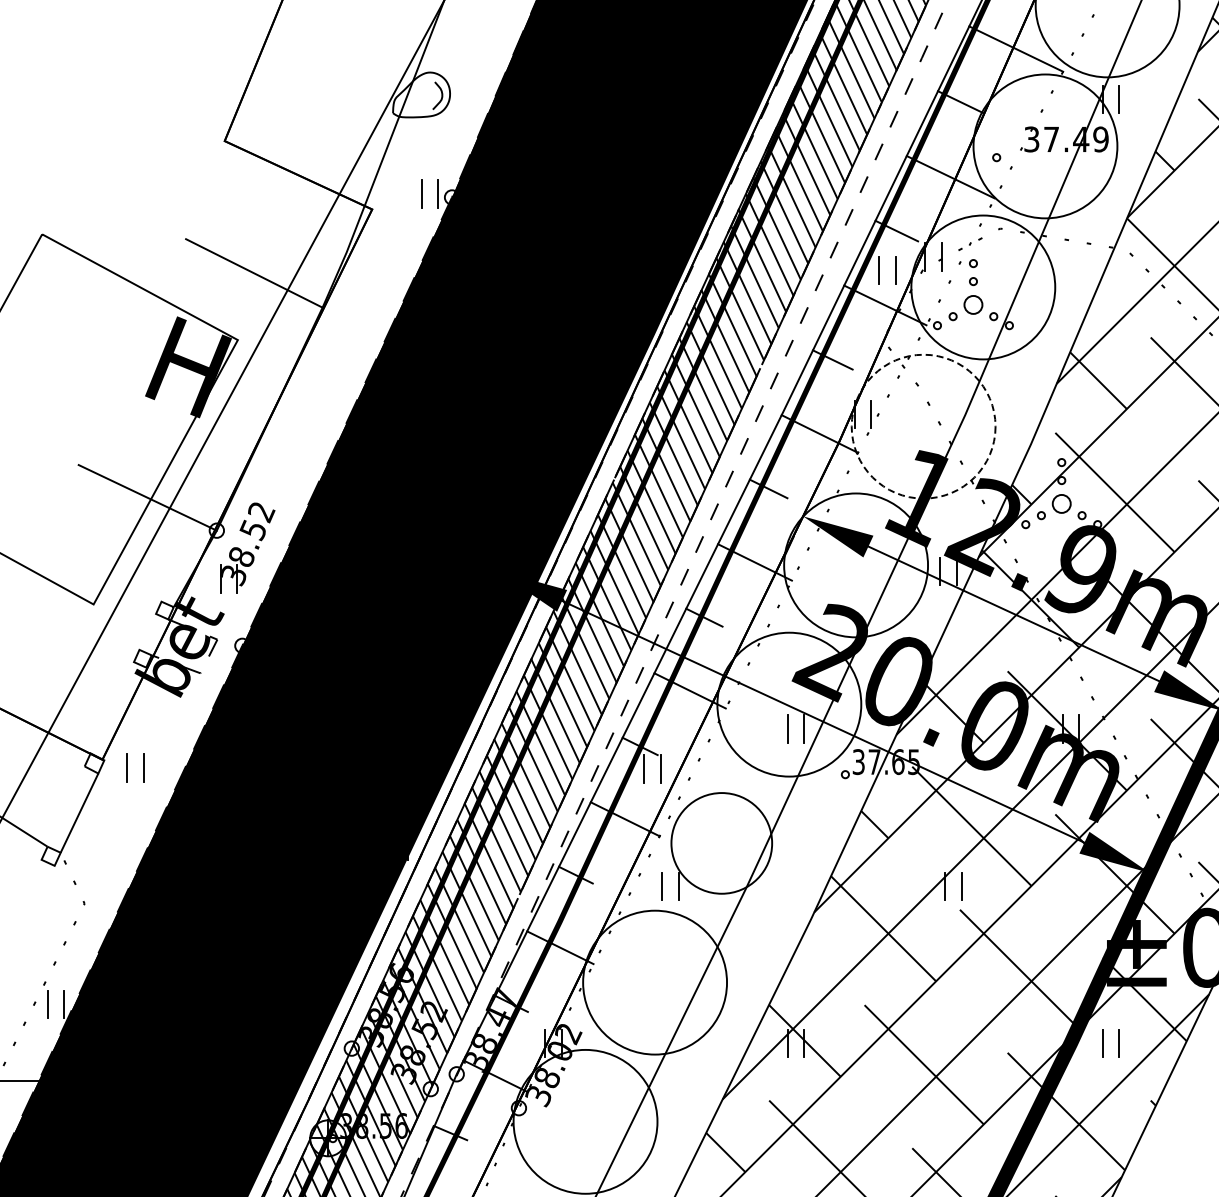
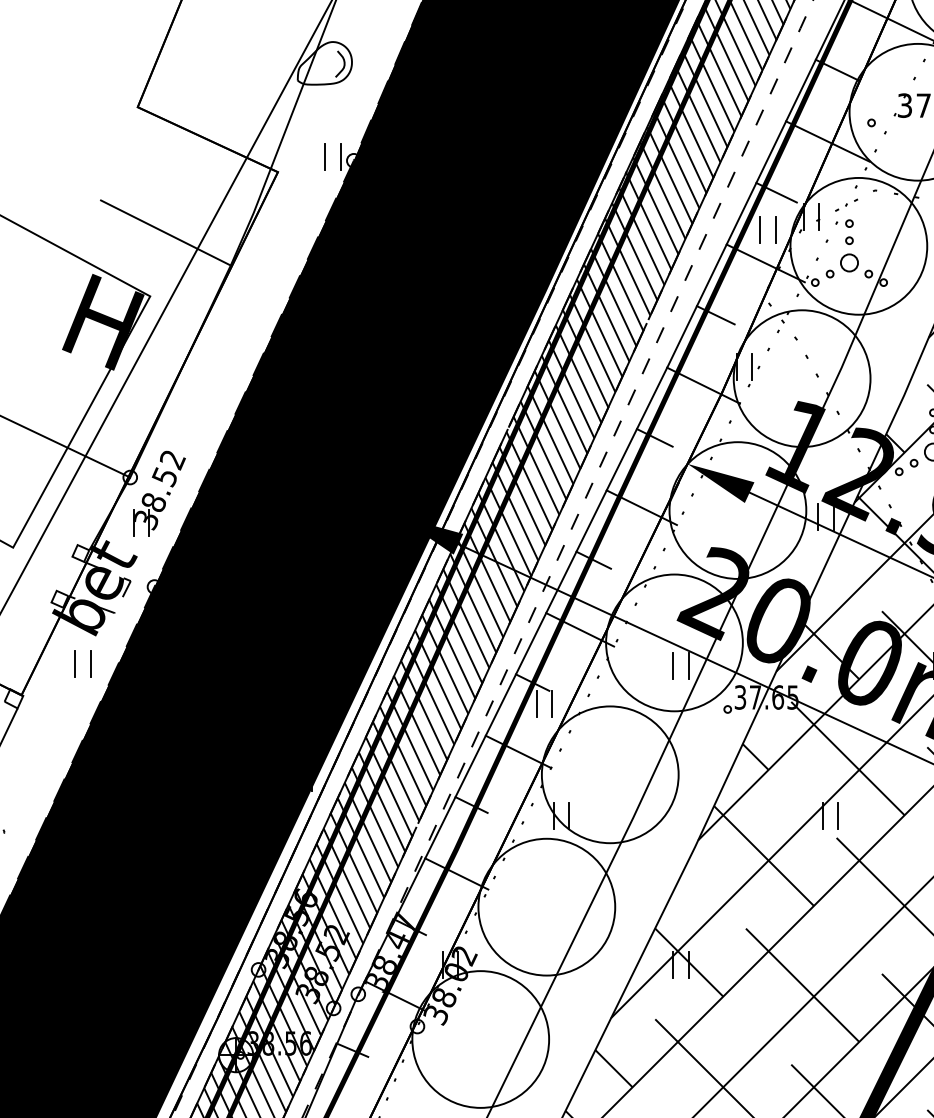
circle: (923, 426) -> (802, 378), dashed -> solid
part: (127, 767) -> (75, 663), moved
circle: (721, 843) -> (609, 774), size x1.43

